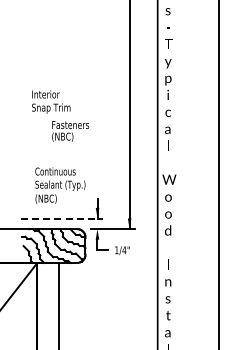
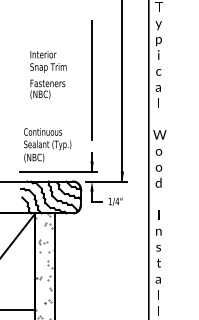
line: (97, 121) -> (92, 80), added
text: (70, 131) -> (47, 89), moved
text: (60, 185) -> (47, 145), moved
line: (62, 218) -> (59, 171), dashed -> solid
hatch: (47, 304) -> (44, 252), added

